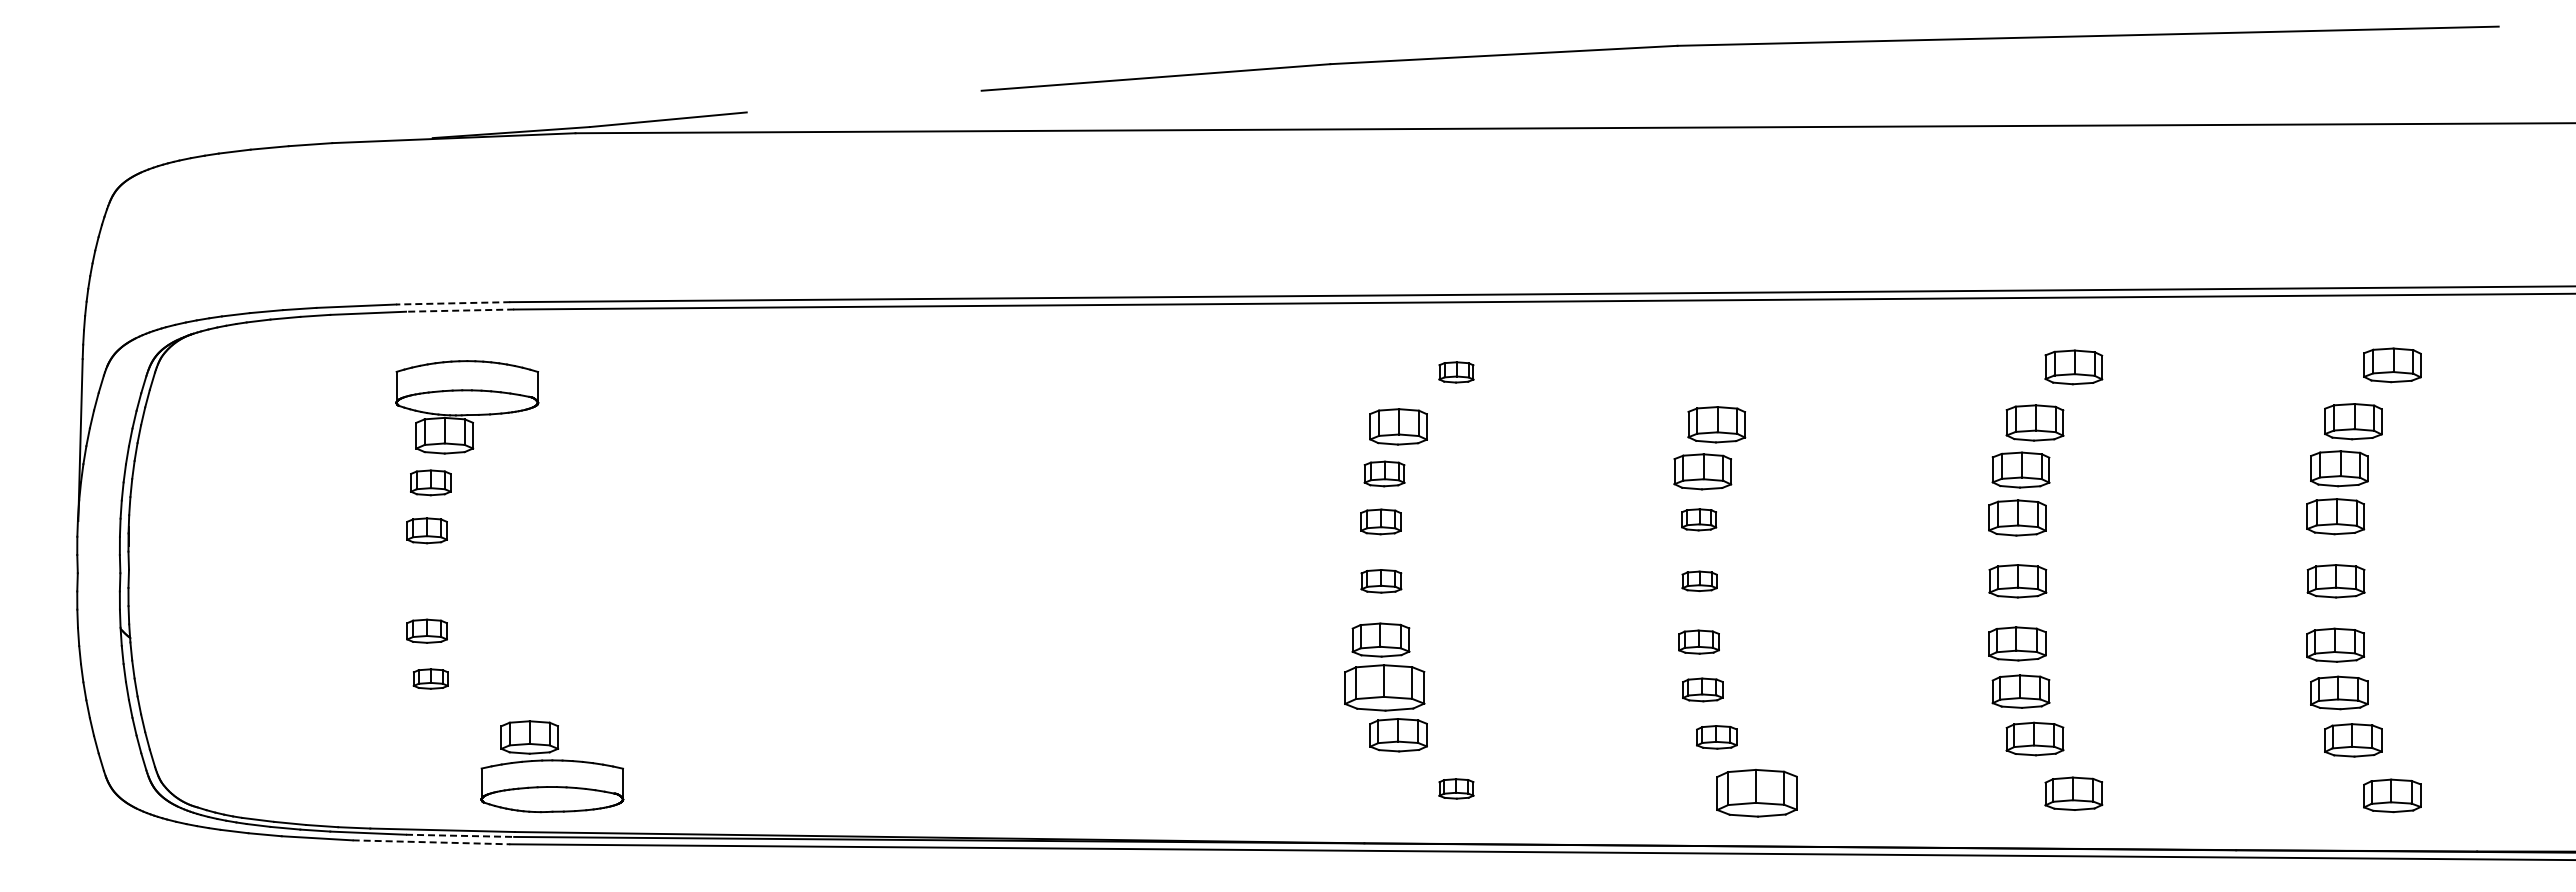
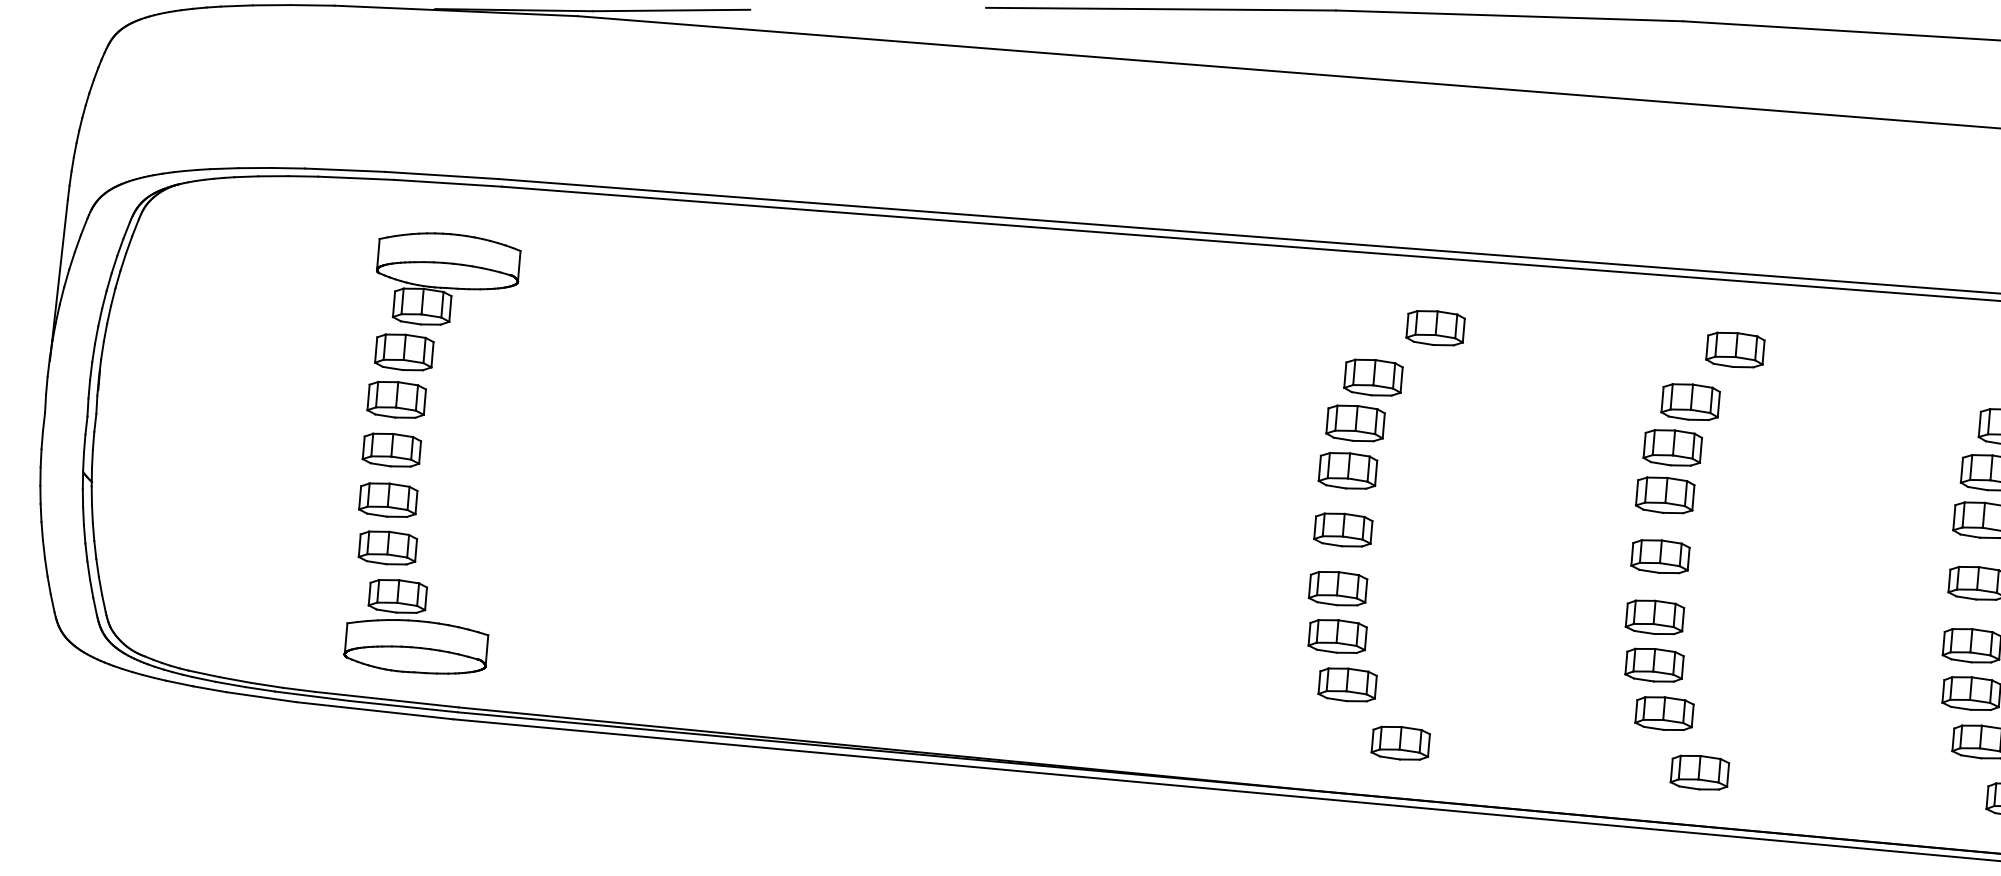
line: (452, 303) -> (441, 175), dashed -> solid
line: (459, 310) -> (447, 183), dashed -> solid
part: (1756, 369) -> (1734, 350), added
part: (1456, 372) -> (1435, 328), size x1.67
part: (1384, 473) -> (1355, 422), size x1.43
part: (430, 482) -> (404, 352), size x1.43
part: (1698, 519) -> (1664, 495), size x1.67
part: (1380, 521) -> (1347, 470), size x1.43
part: (426, 530) -> (396, 399), size x1.43
part: (426, 581) -> (391, 450), added
part: (1381, 581) -> (1343, 530), size x1.43
part: (1699, 581) -> (1660, 556), size x1.67
part: (426, 630) -> (387, 499), size x1.43
part: (1698, 641) -> (1654, 616), size x1.43
part: (430, 678) -> (387, 547), size x1.67
part: (1384, 687) -> (1337, 636), size x0.71
part: (1702, 689) -> (1654, 664), size x1.43
part: (1716, 737) -> (1664, 713), size x1.43
part: (552, 766) -> (418, 627), moved
part: (1456, 788) -> (1400, 742), size x1.67
part: (1756, 792) -> (1699, 771), size x0.71
line: (460, 835) -> (404, 706), dashed -> solid
line: (431, 842) -> (374, 710), dashed -> solid

